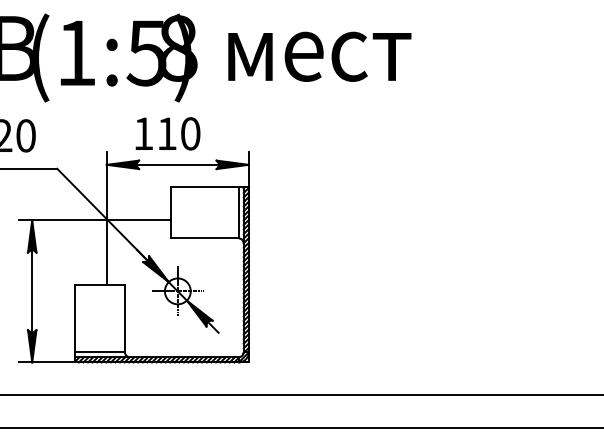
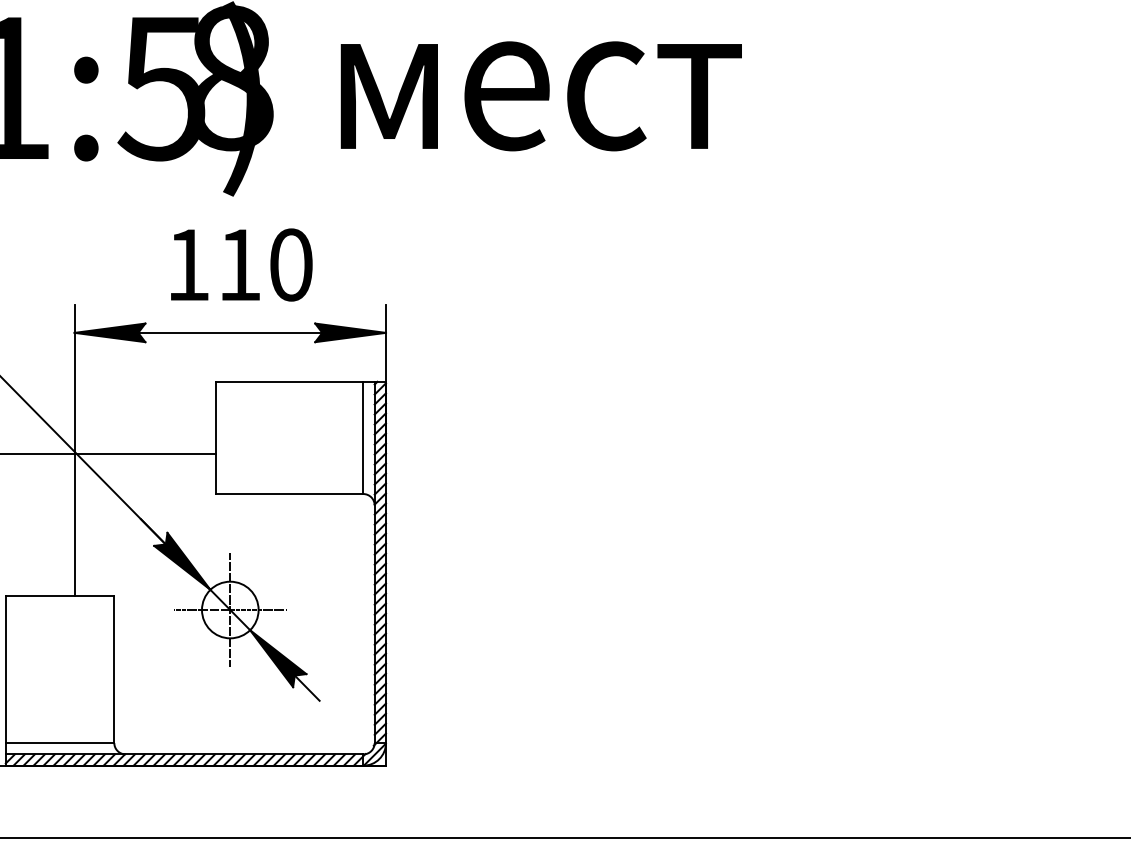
text: (167, 133) -> (240, 264), moved

